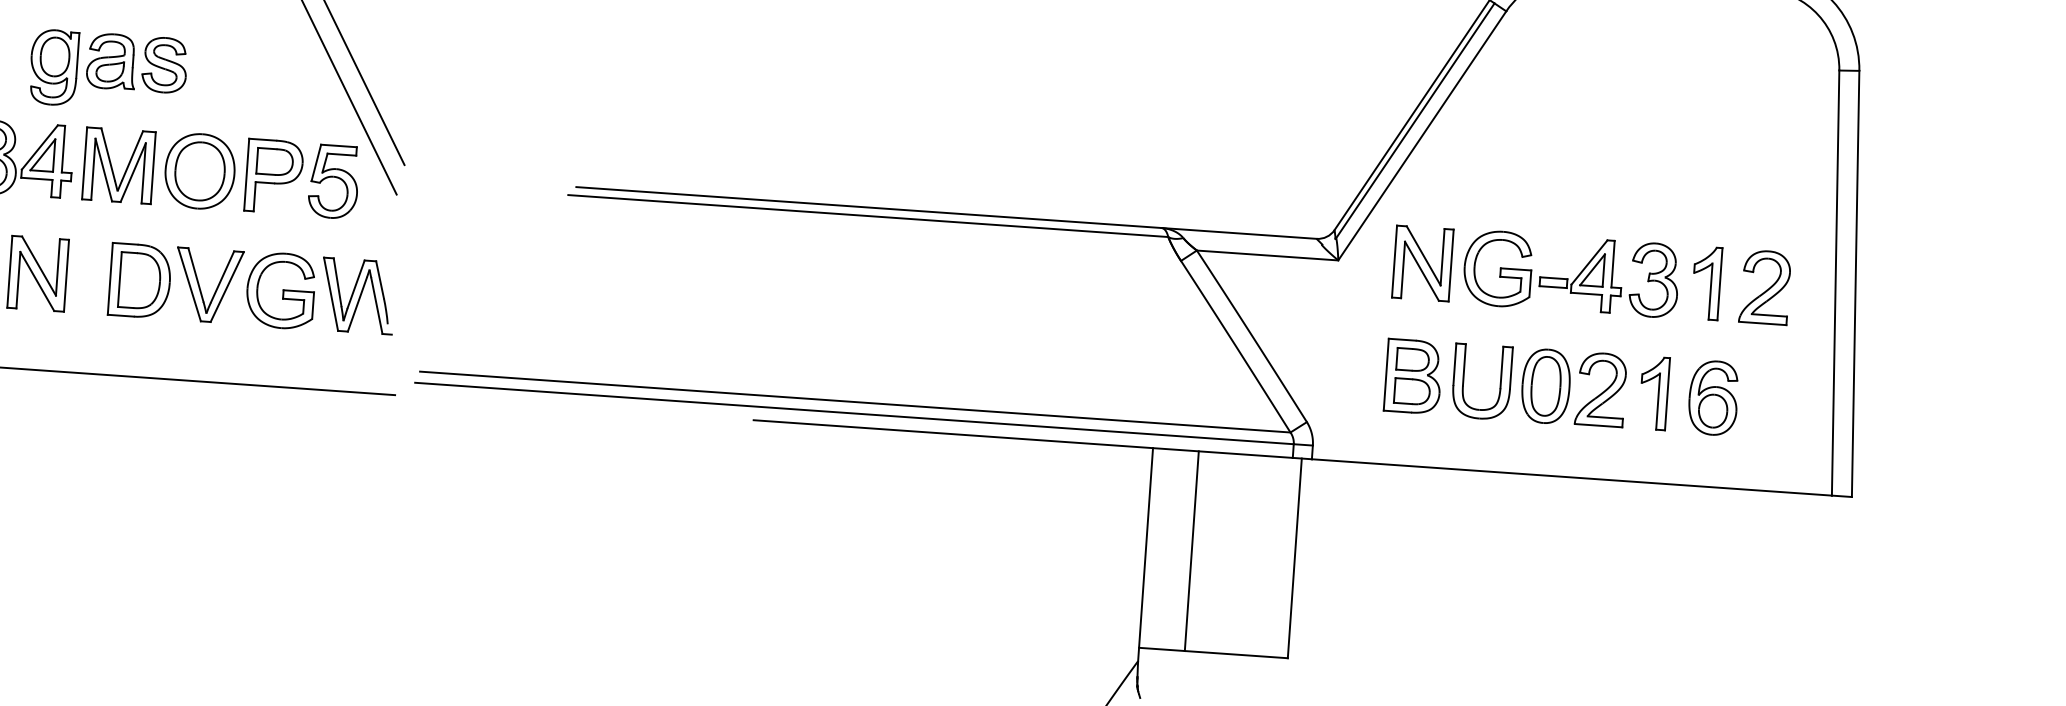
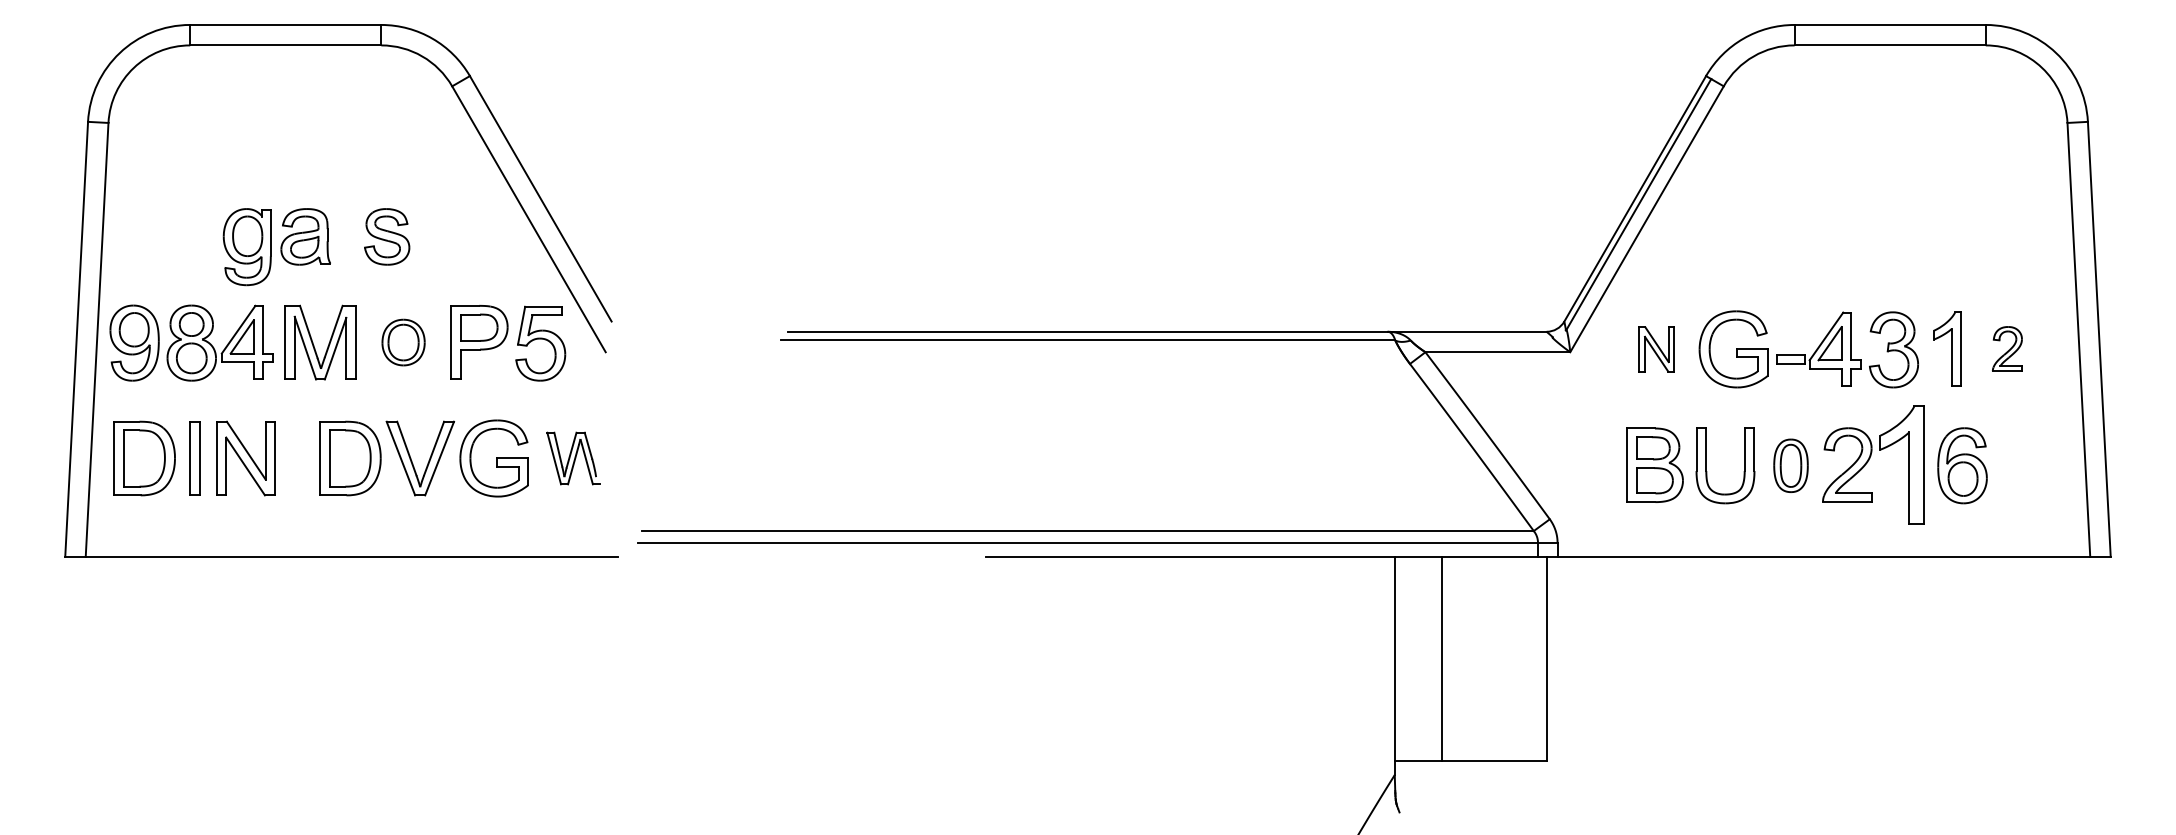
part: (165, 64) -> (387, 236), moved
part: (199, 171) -> (403, 342), size x0.6
part: (1422, 263) -> (1656, 349), size x0.6
part: (1765, 286) -> (2007, 348), size x0.6
part: (357, 296) -> (573, 458), size x0.7
part: (1545, 386) -> (1790, 465), size x0.7
part: (1653, 392) -> (1901, 464), size x1.6

